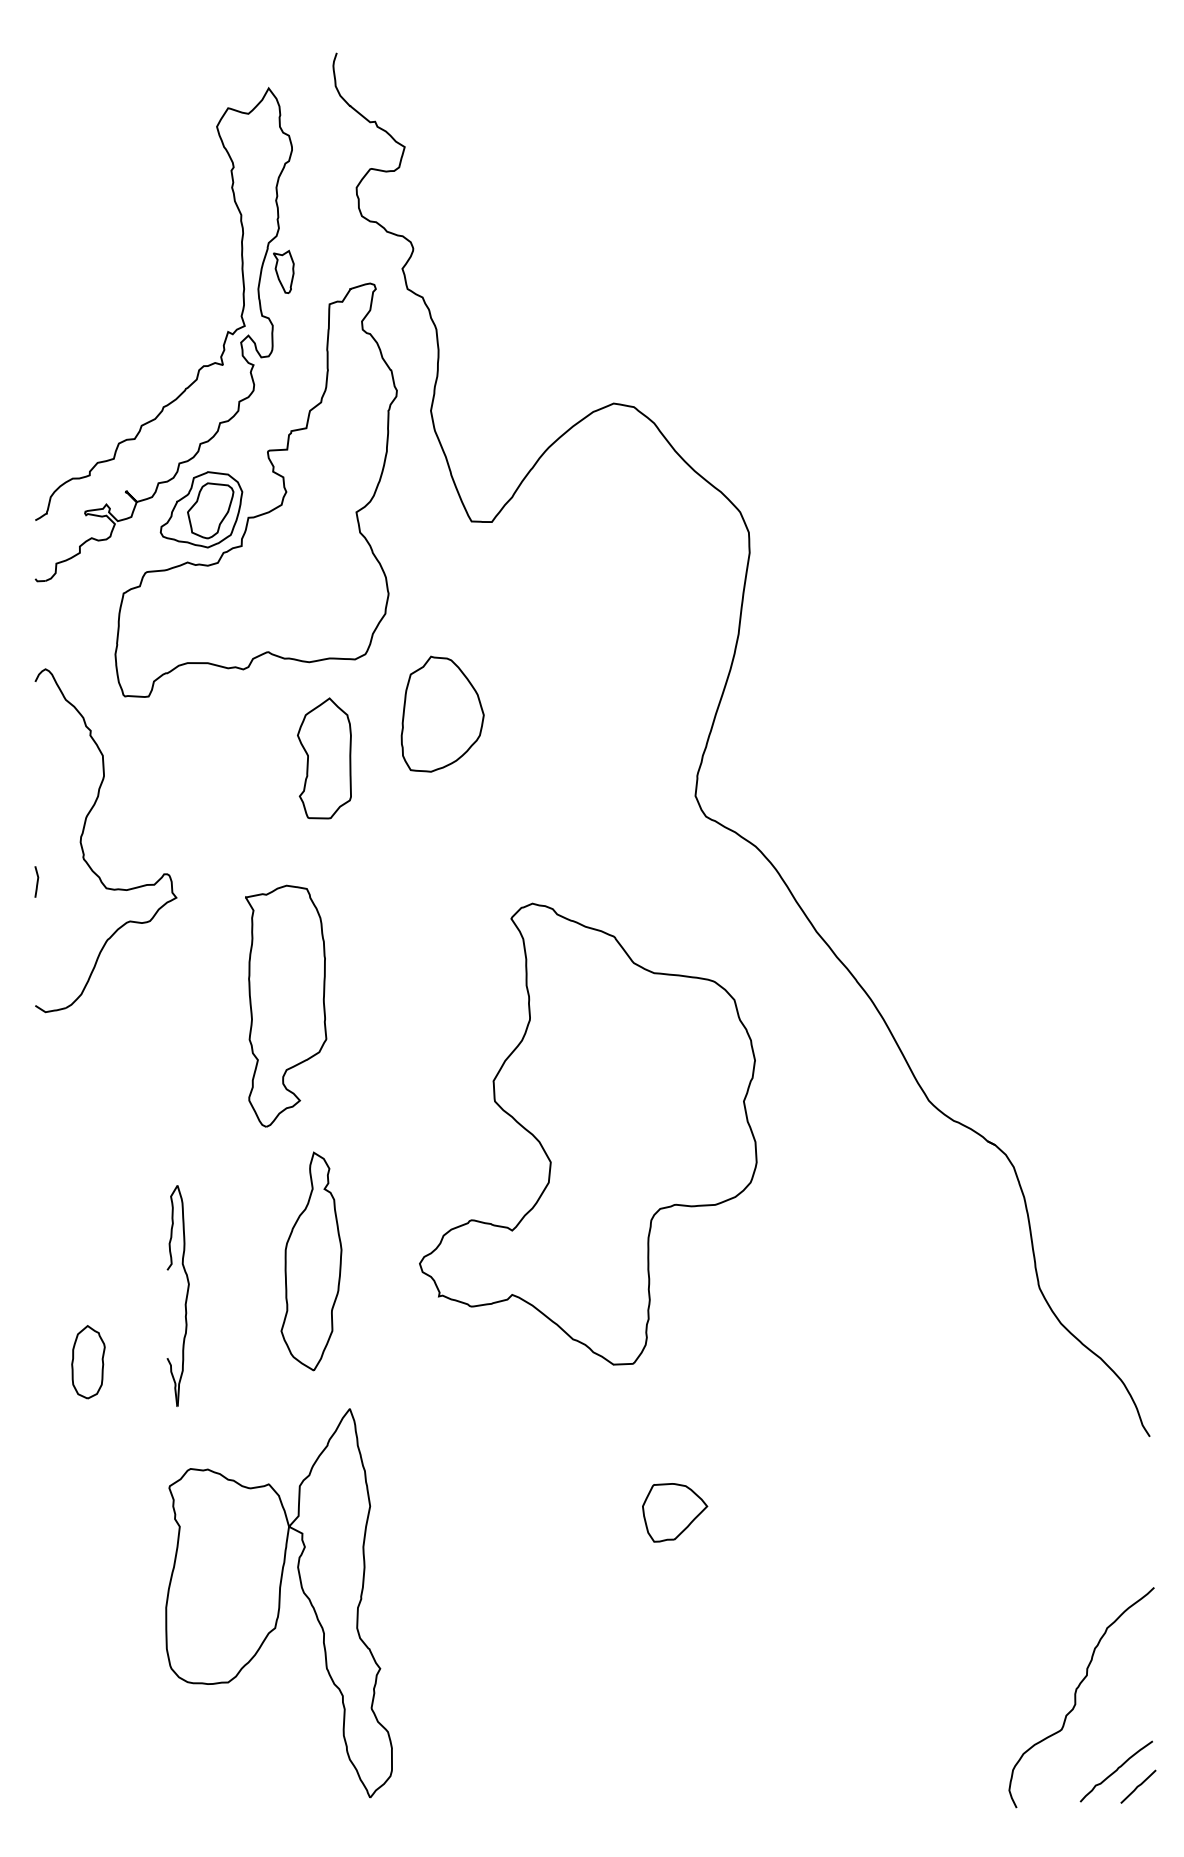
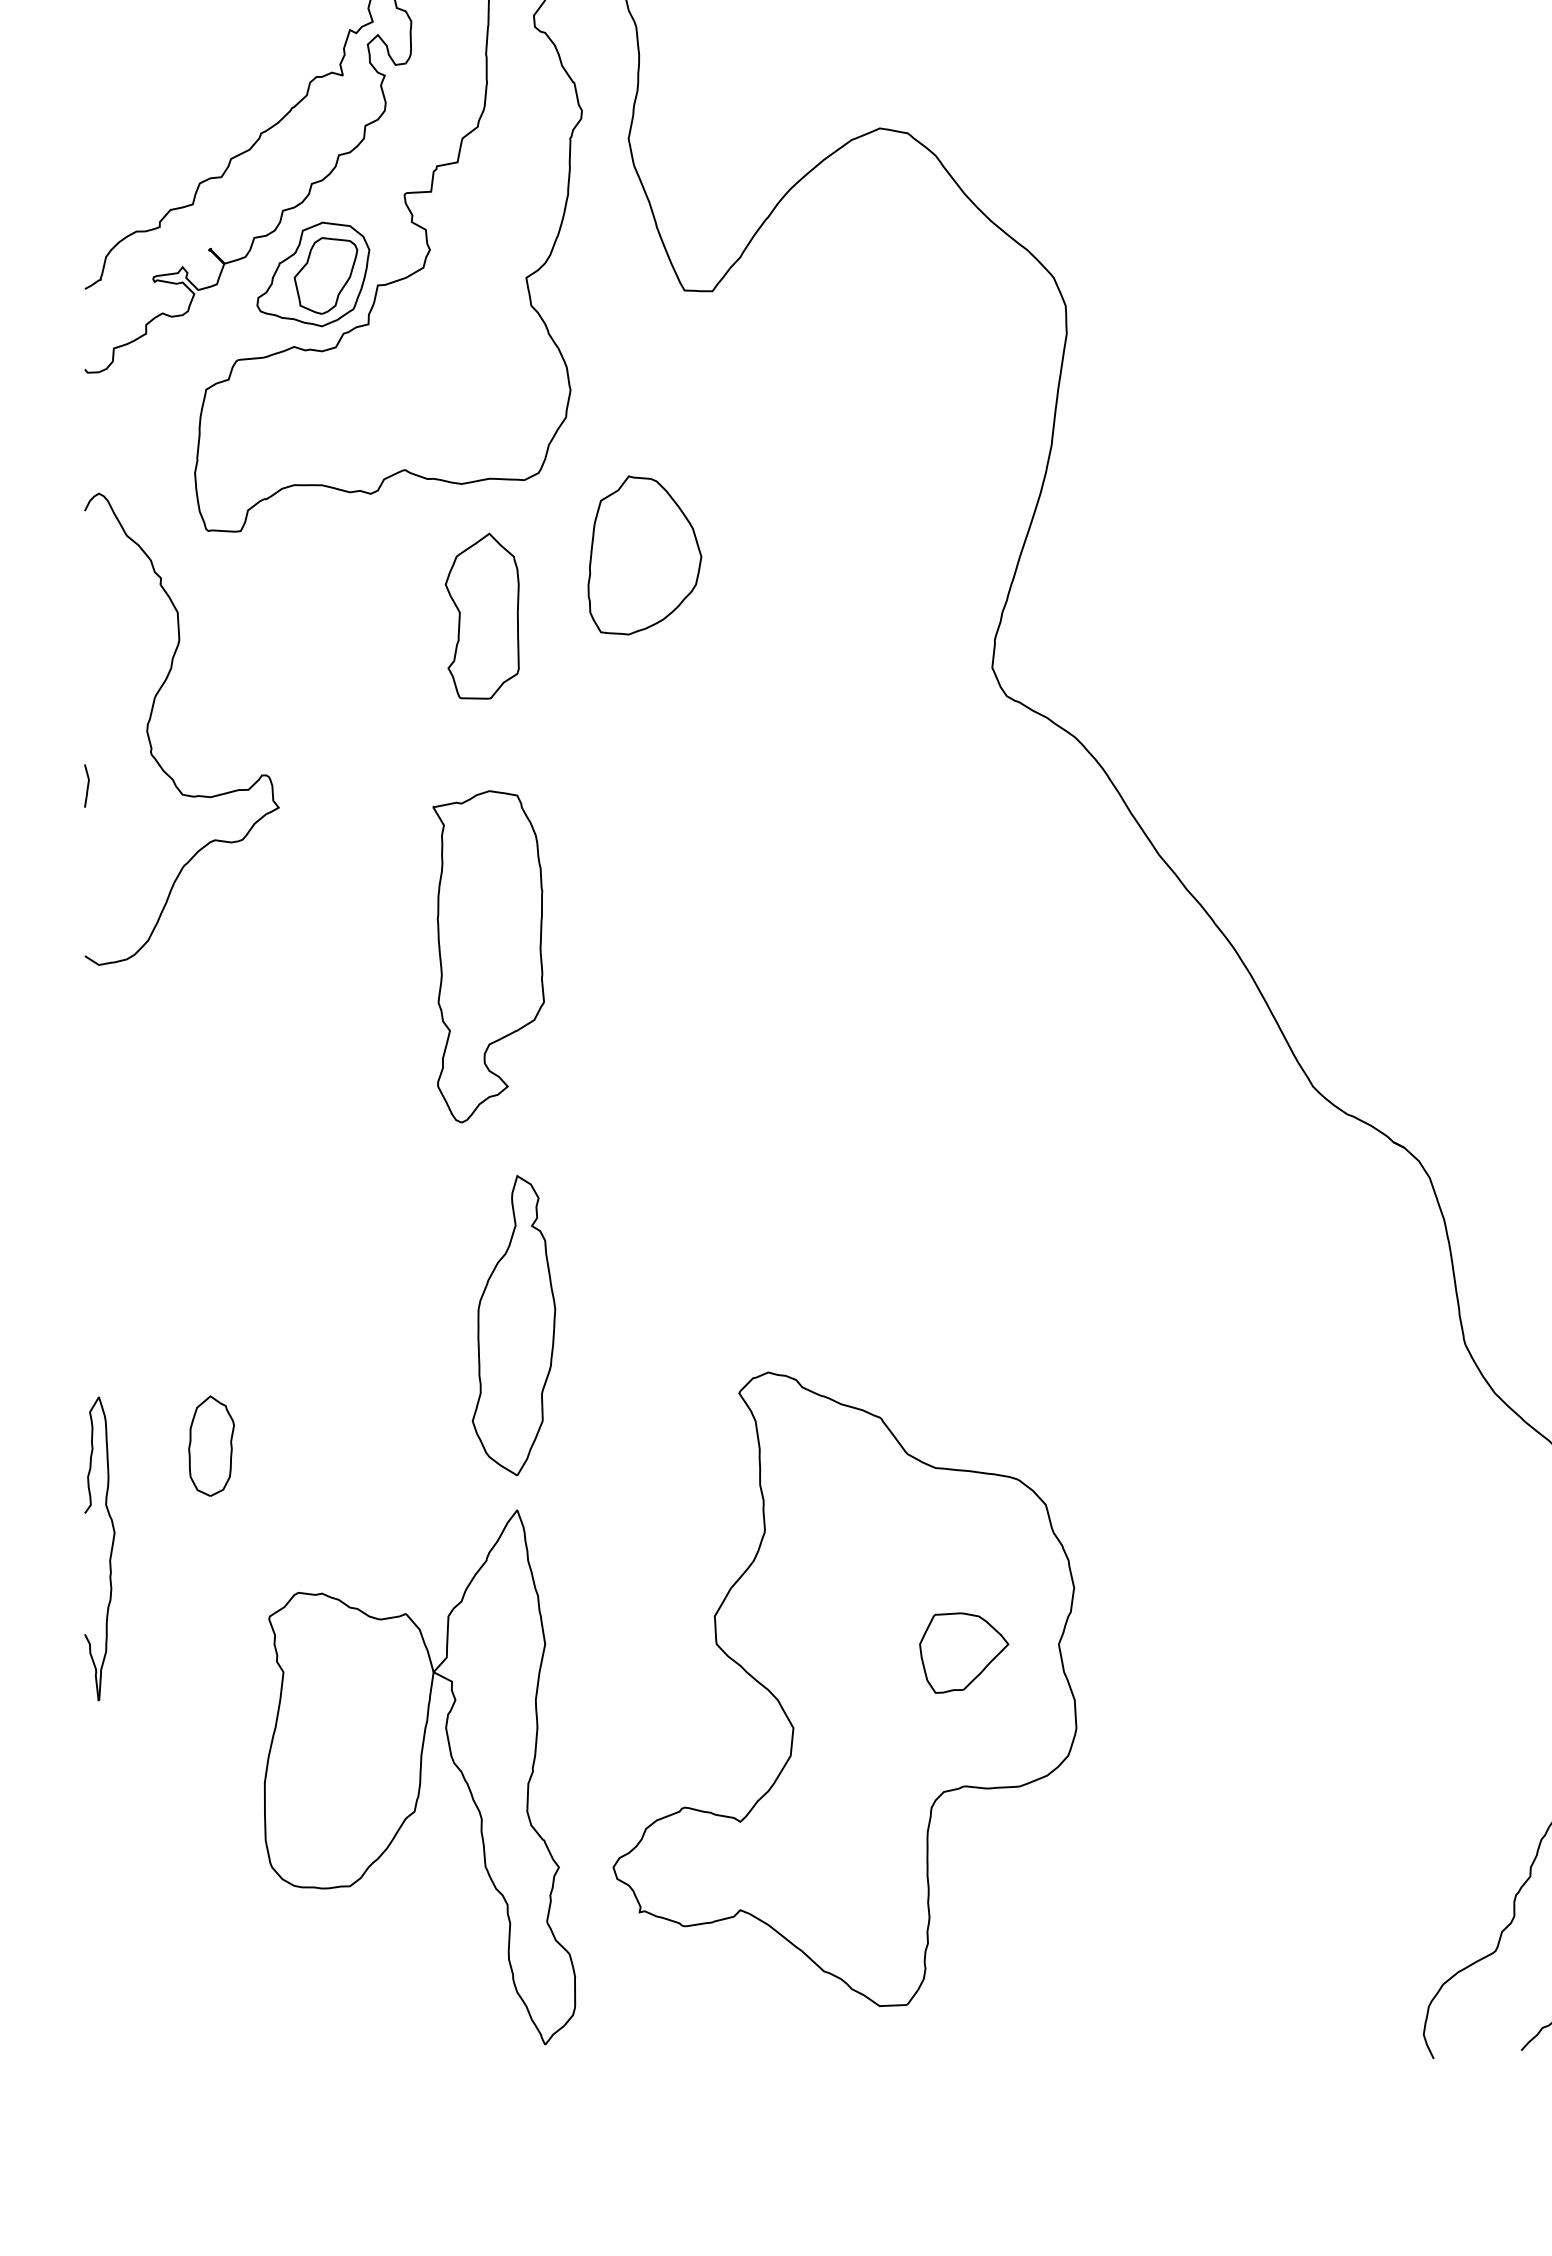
part: (286, 1005) -> (489, 955), moved
part: (588, 1133) -> (845, 1688), moved
part: (311, 1261) -> (513, 1325), moved
part: (185, 1298) -> (109, 1552), moved
part: (88, 1362) -> (211, 1446), moved

